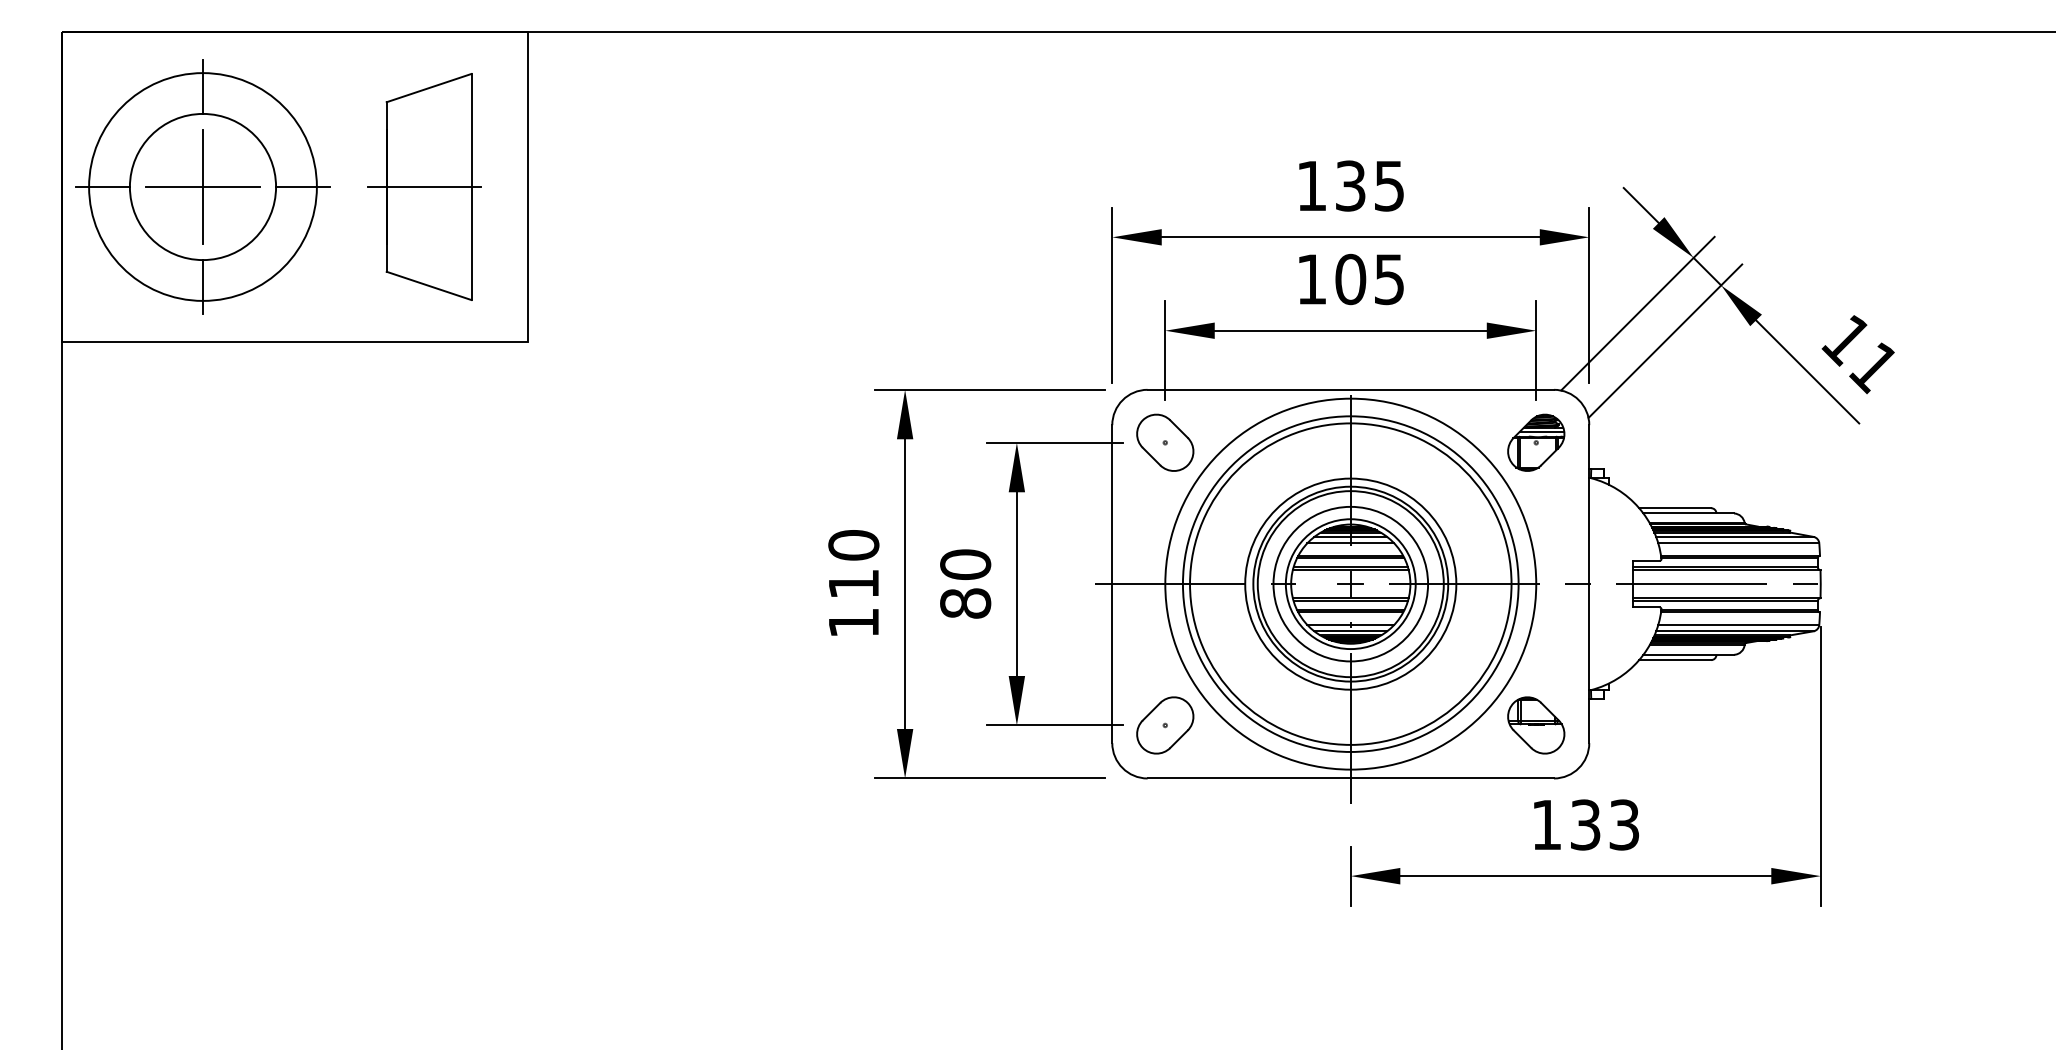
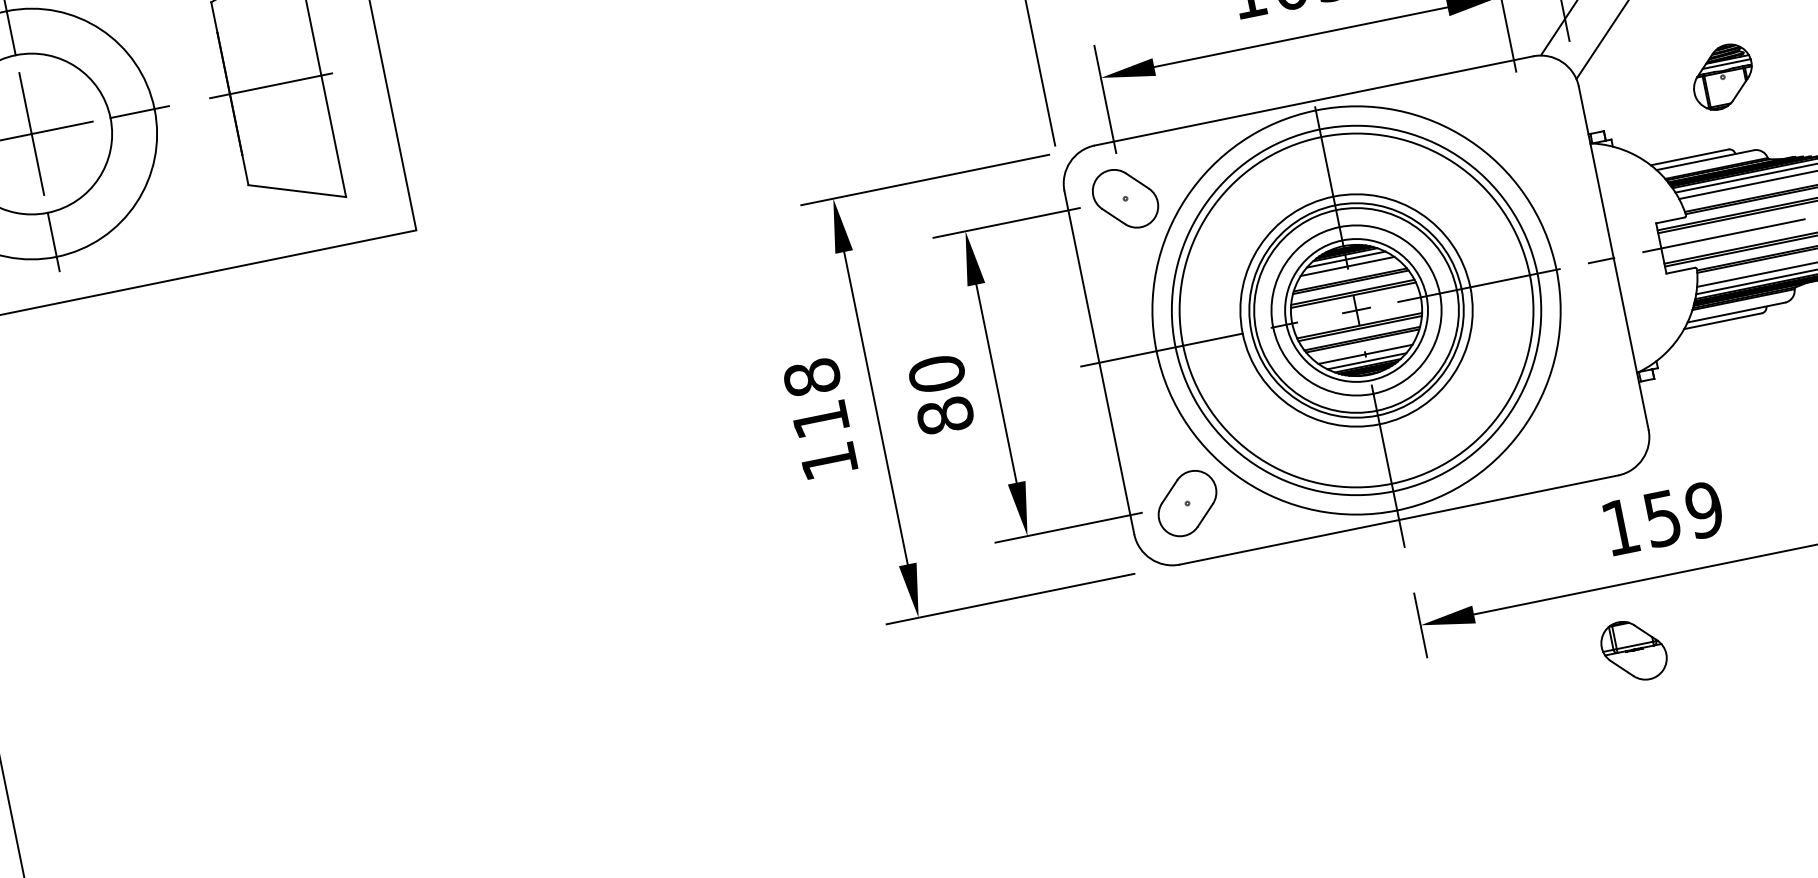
part: (1536, 442) -> (1723, 76), moved
text: (853, 545) -> (811, 377), 110 -> 118
part: (1536, 725) -> (1634, 650), moved
text: (1605, 824) -> (1683, 513), 133 -> 159

